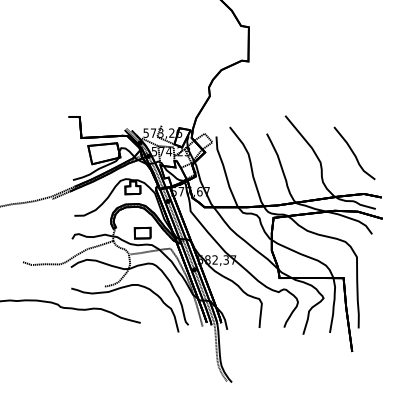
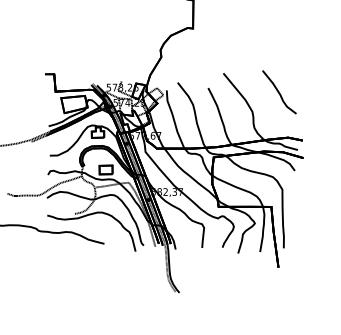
curve: (354, 153) -> (279, 92), moved

